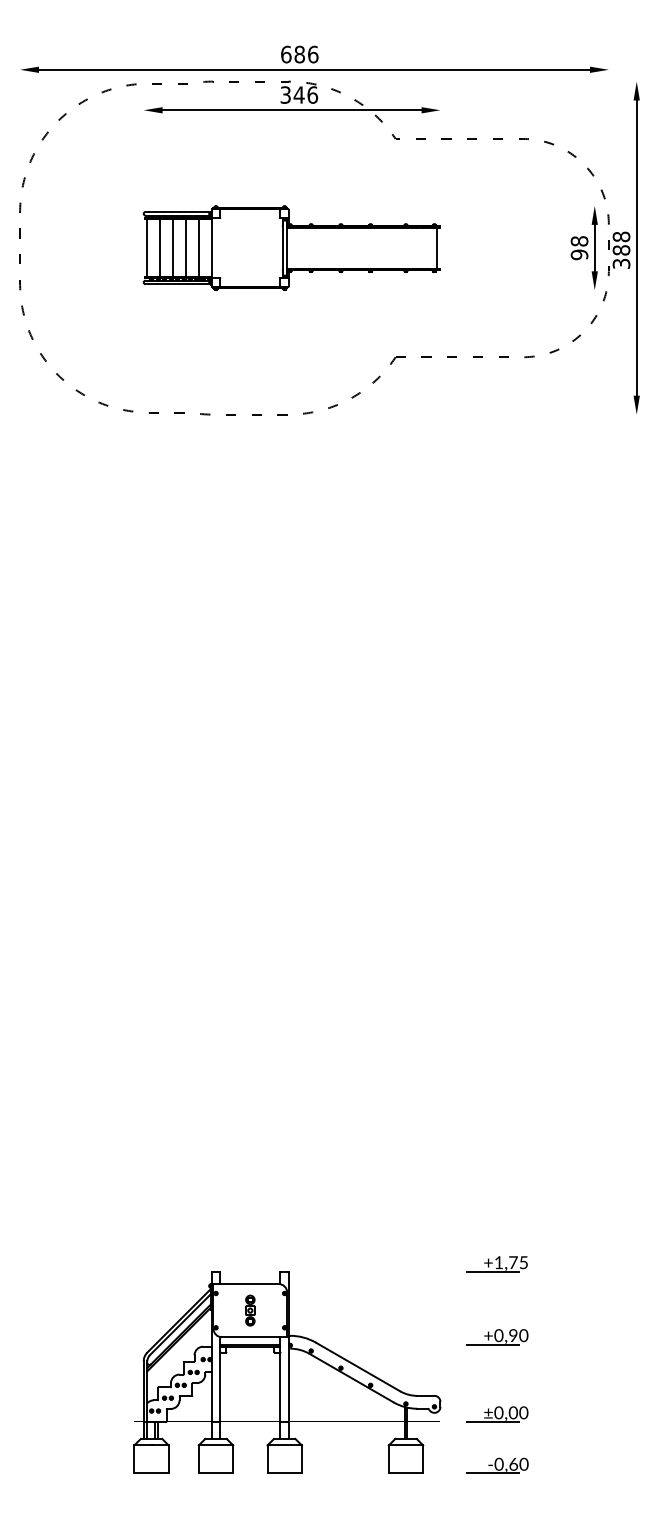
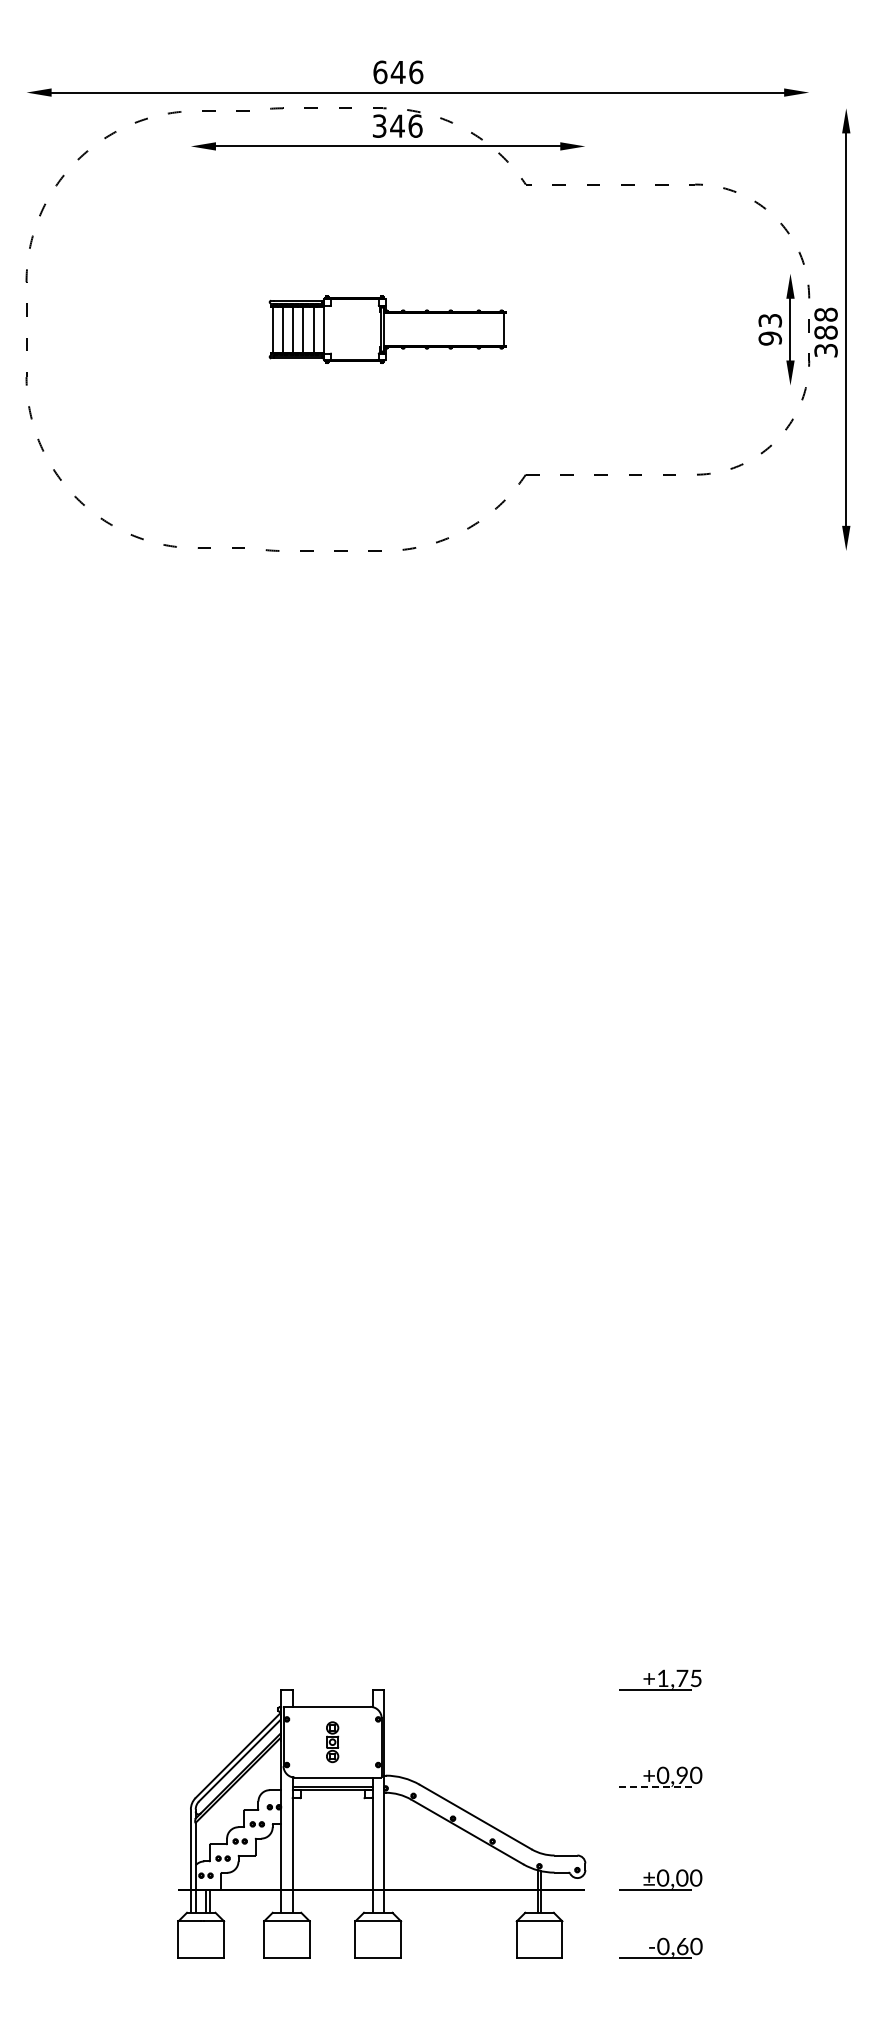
text: (299, 54) -> (397, 72), 686 -> 646
text: (579, 241) -> (770, 320), 98 -> 93
part: (291, 248) -> (387, 329), size x0.6
line: (493, 1344) -> (655, 1787), solid -> dashed

